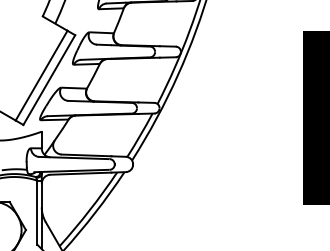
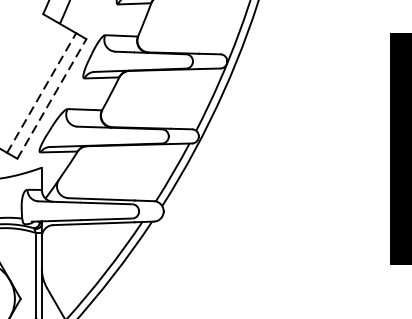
line: (41, 75) -> (41, 92), solid -> dashed
line: (49, 80) -> (52, 99), solid -> dashed

